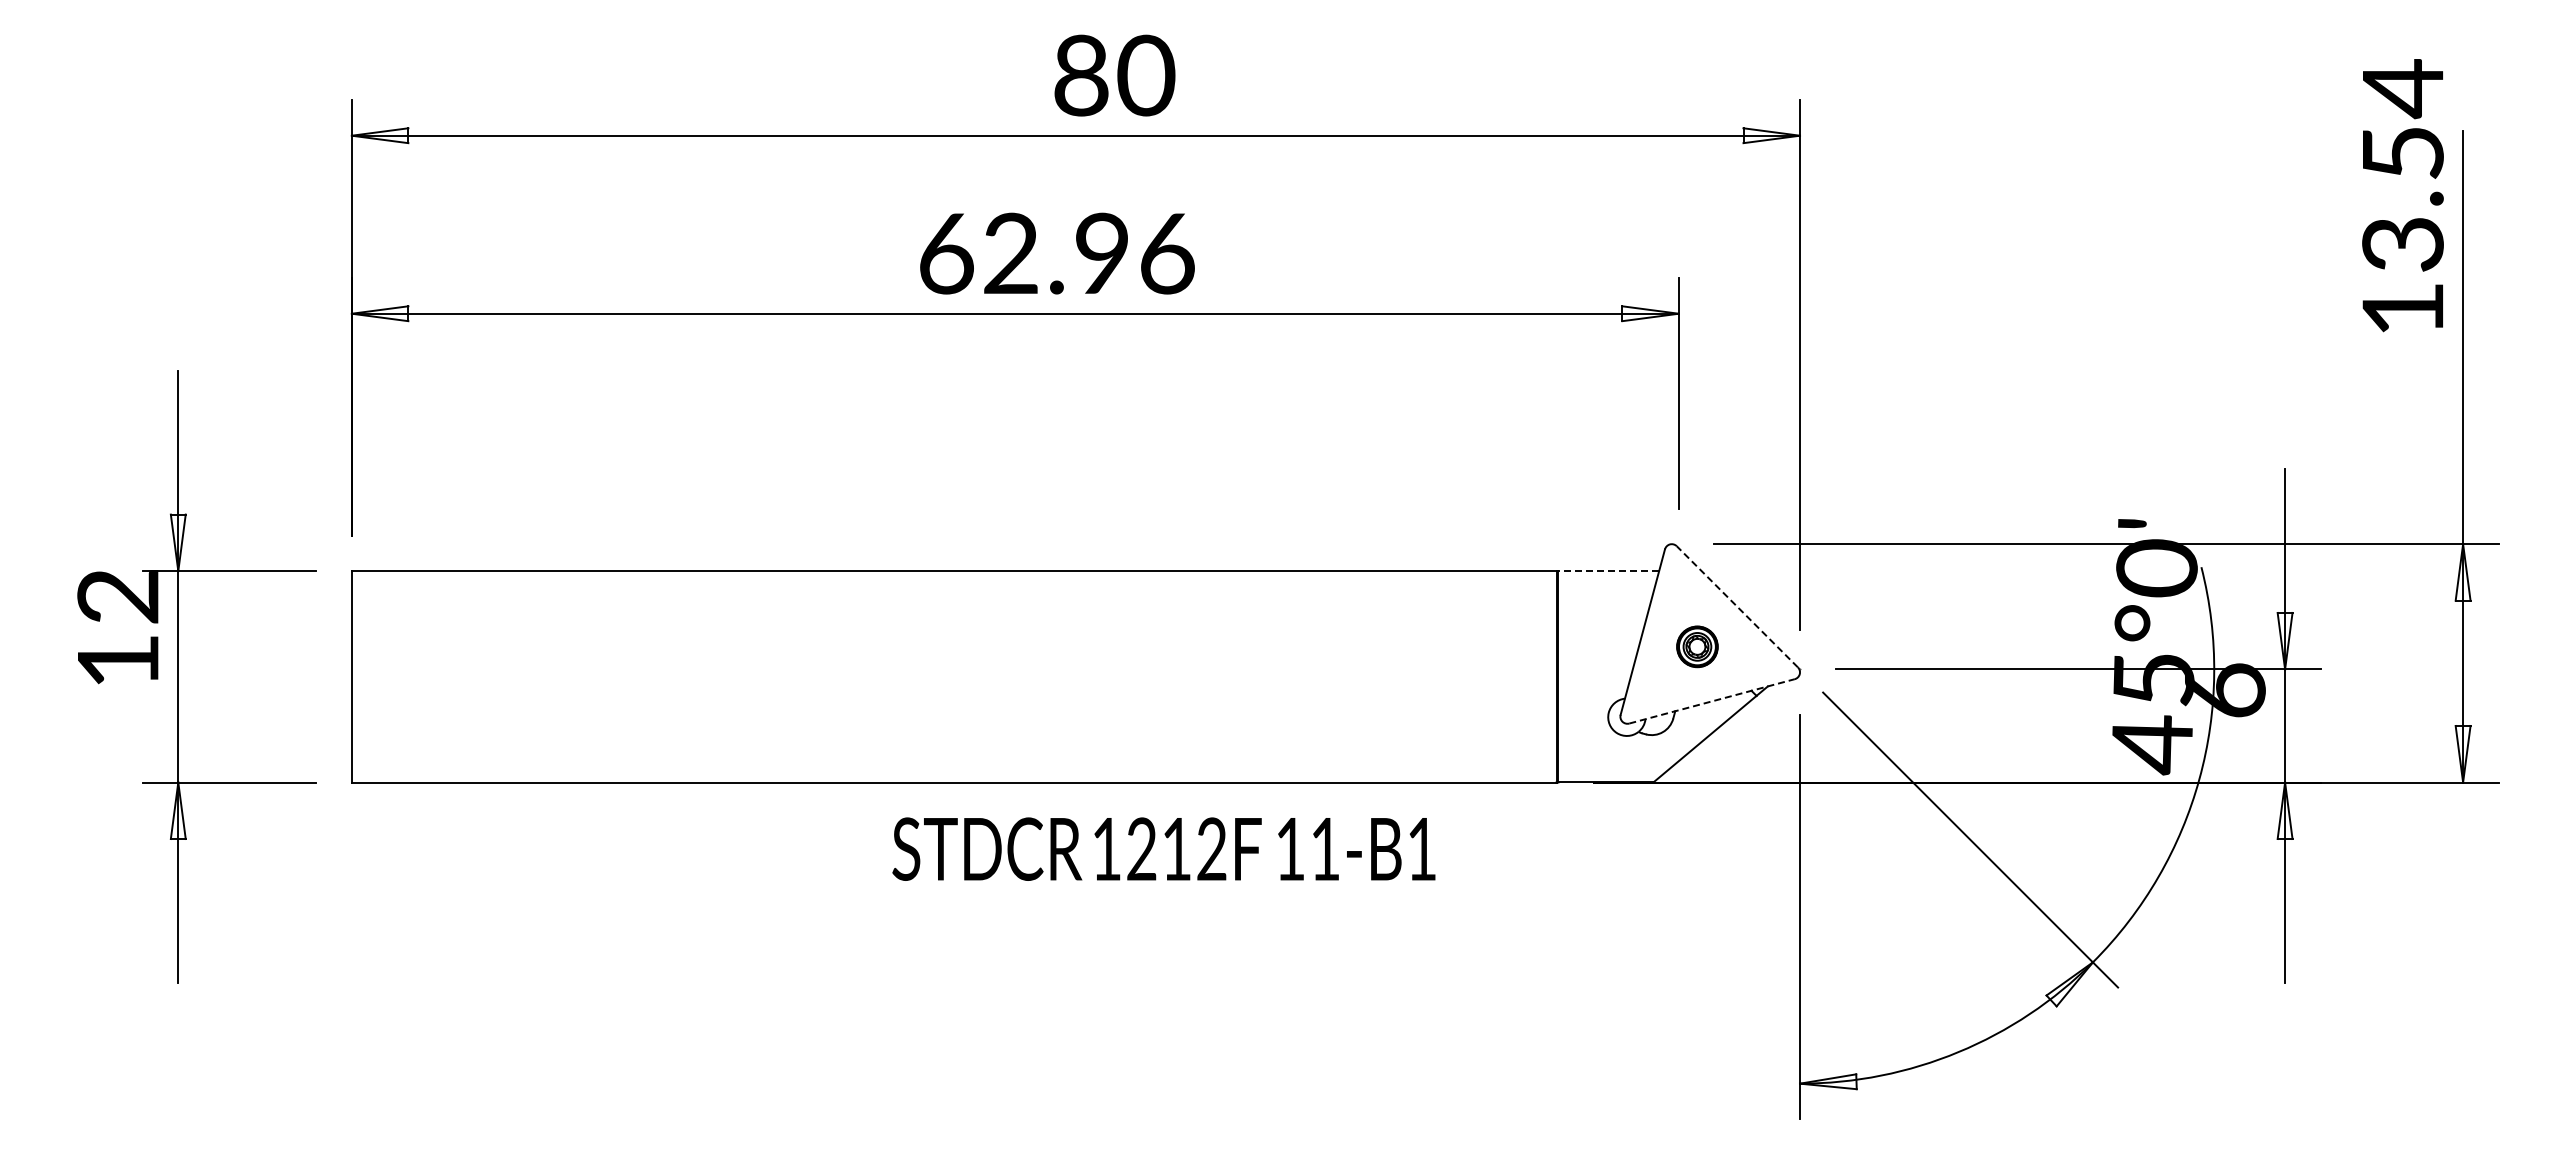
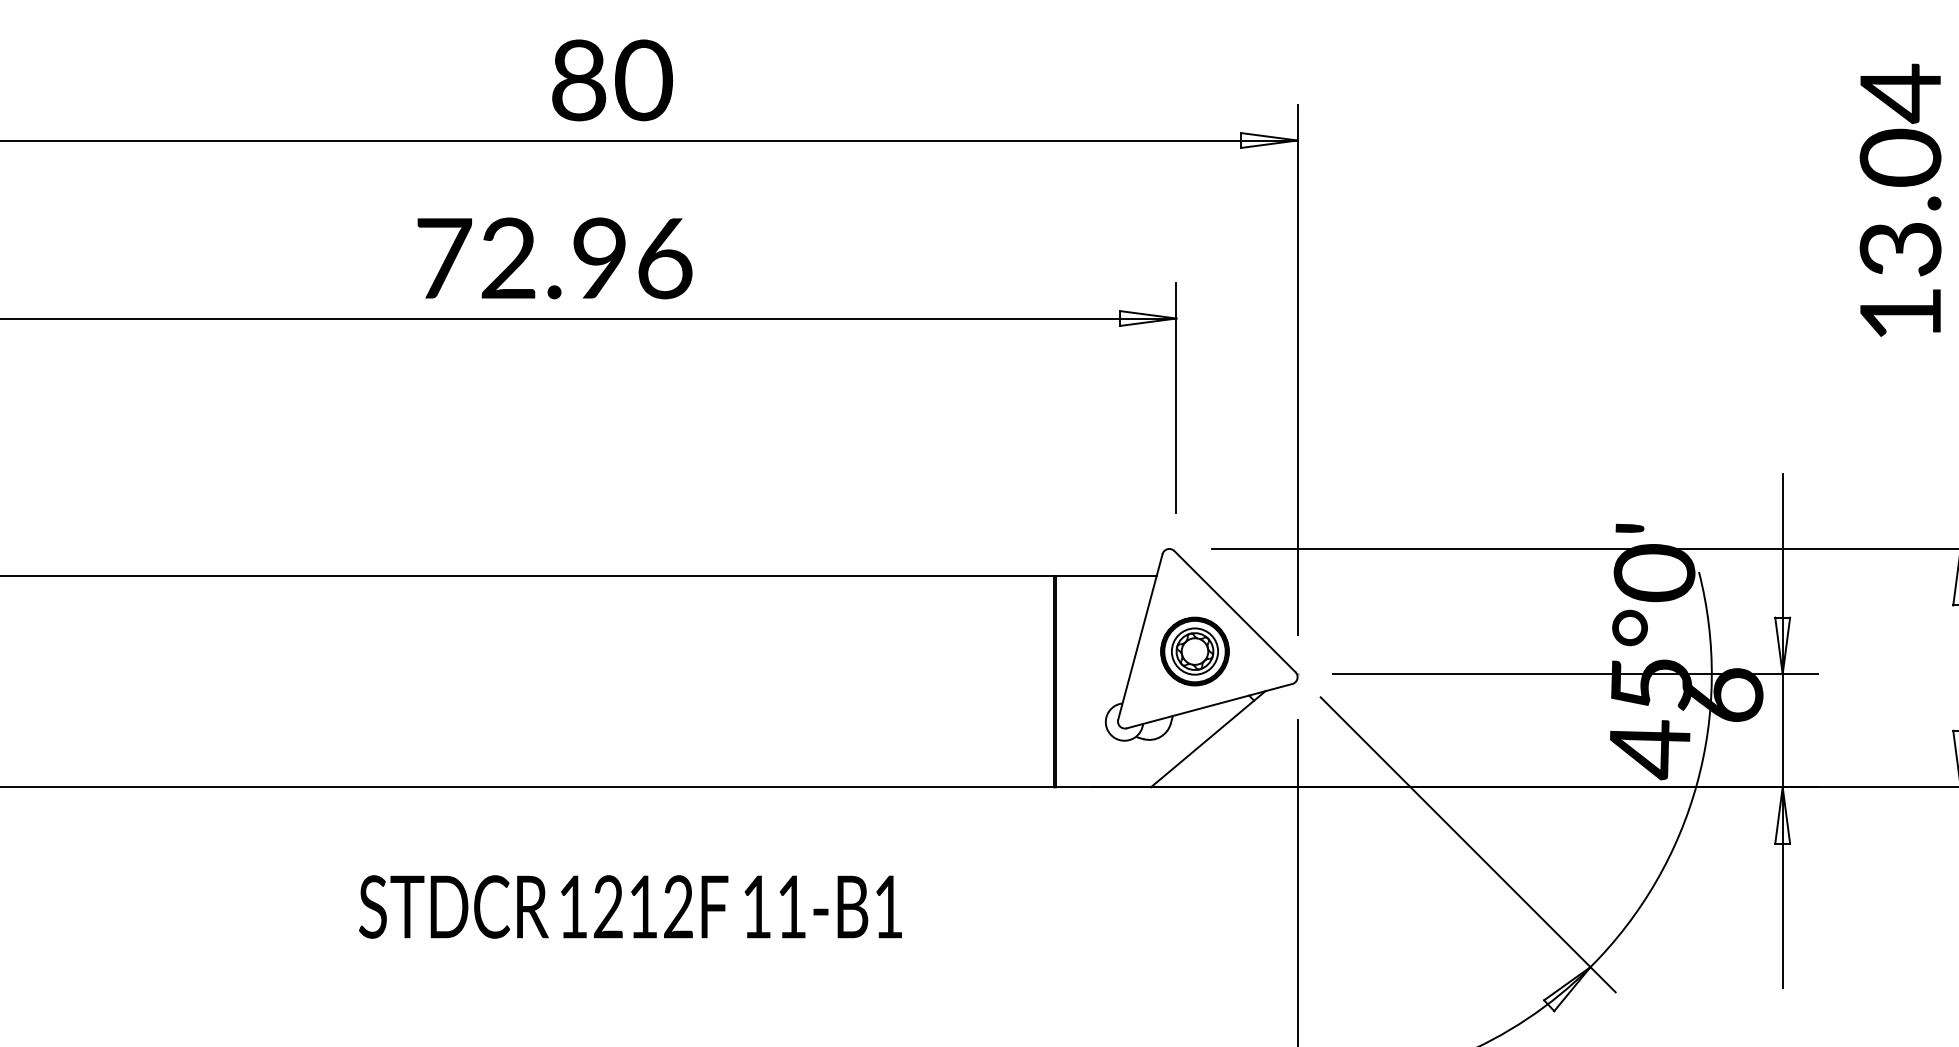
text: (2402, 153) -> (1900, 158), 13.54 -> 13.04
text: (947, 253) -> (445, 258), 62.96 -> 72.96
line: (1608, 571) -> (1106, 576), dashed -> solid
line: (1737, 606) -> (1235, 611), dashed -> solid
part: (1697, 646) -> (1195, 651), size x1.67
line: (1712, 701) -> (1210, 706), dashed -> solid
text: (1163, 848) -> (630, 906), moved

